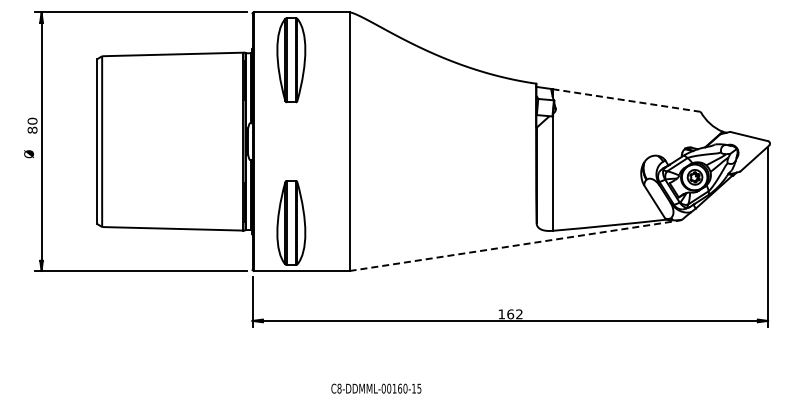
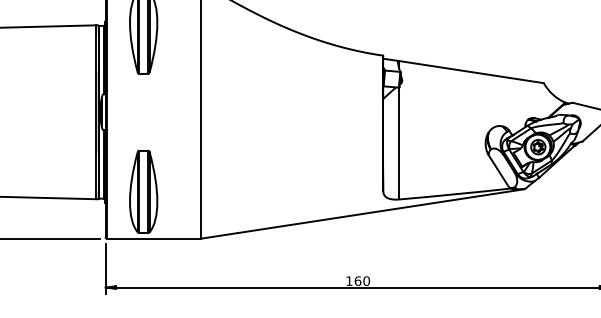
line: (626, 100) -> (471, 72), dashed -> solid
line: (515, 245) -> (362, 213), dashed -> solid
text: (519, 314) -> (366, 281), 162 -> 160

